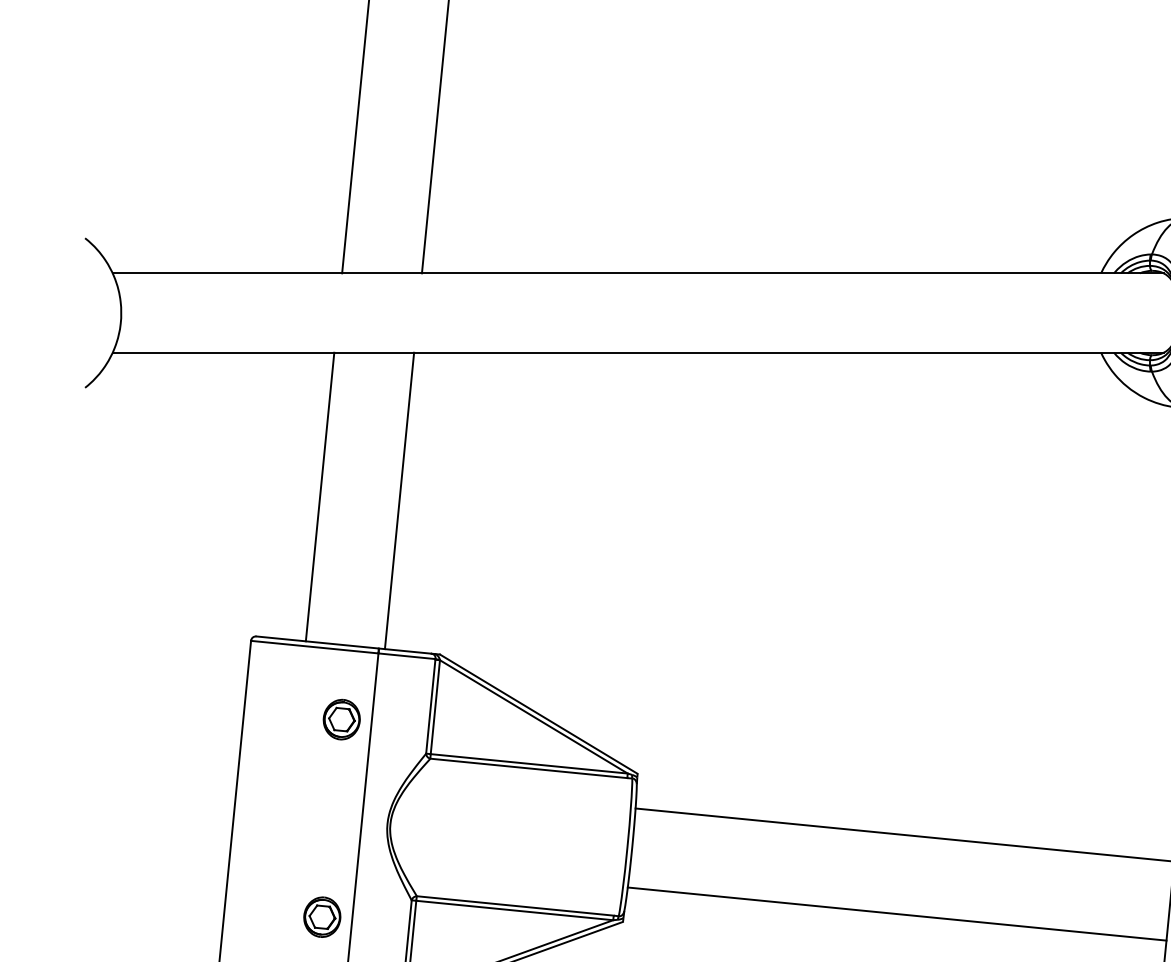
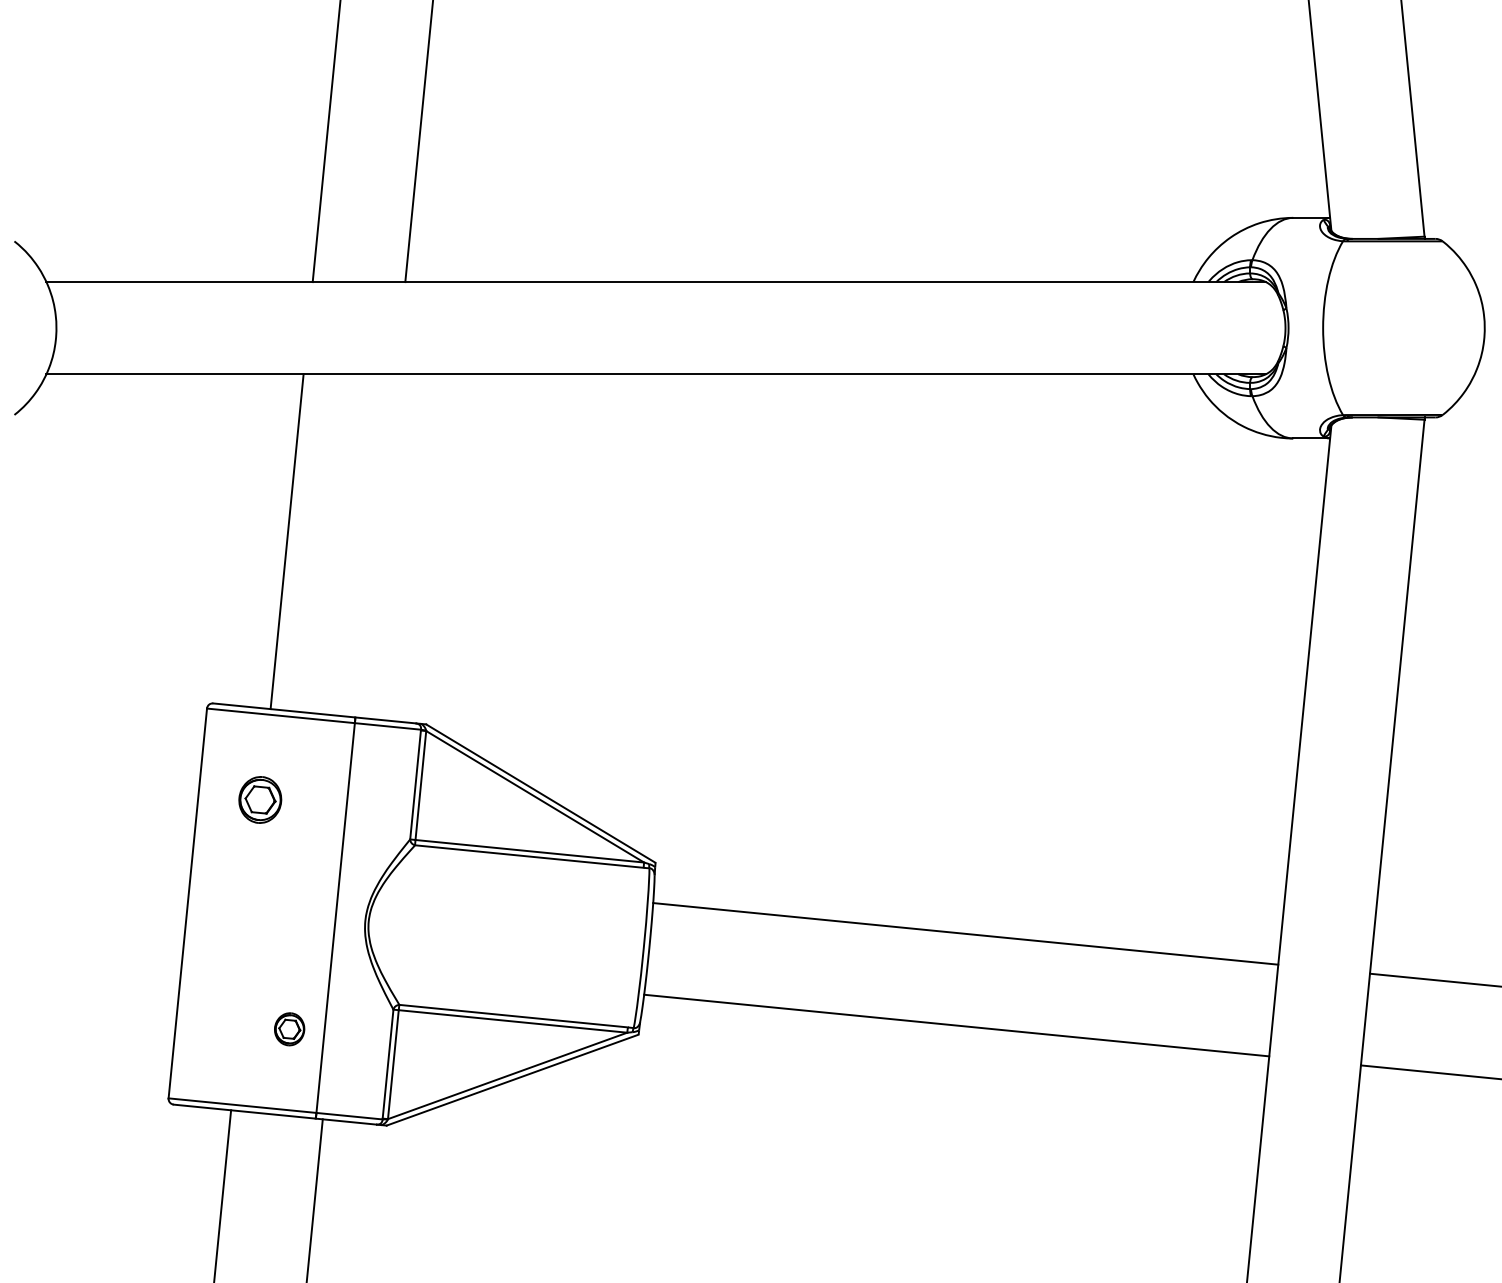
line: (399, 501) -> (379, 546), removed
part: (341, 719) -> (260, 799), moved
part: (322, 917) -> (289, 1029), size x0.7

